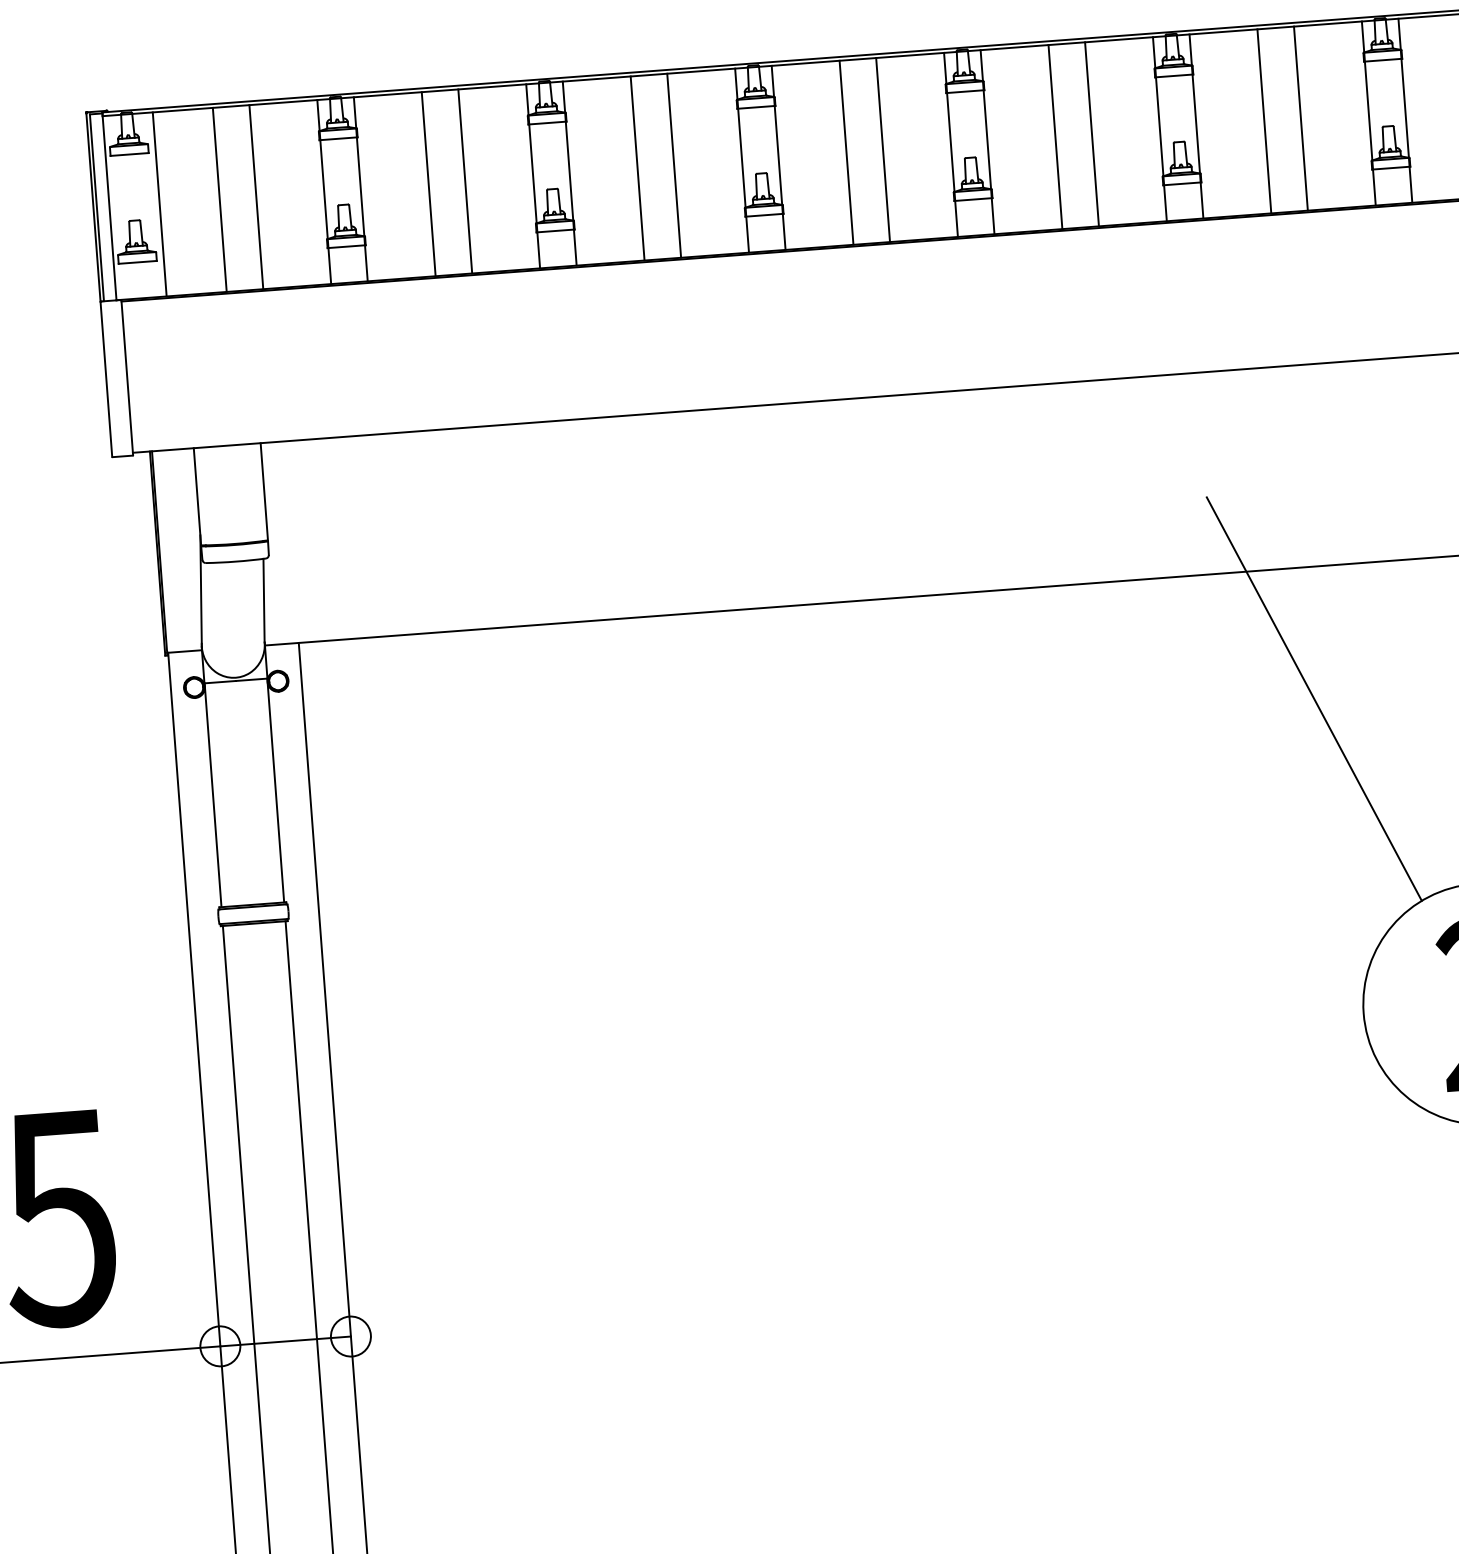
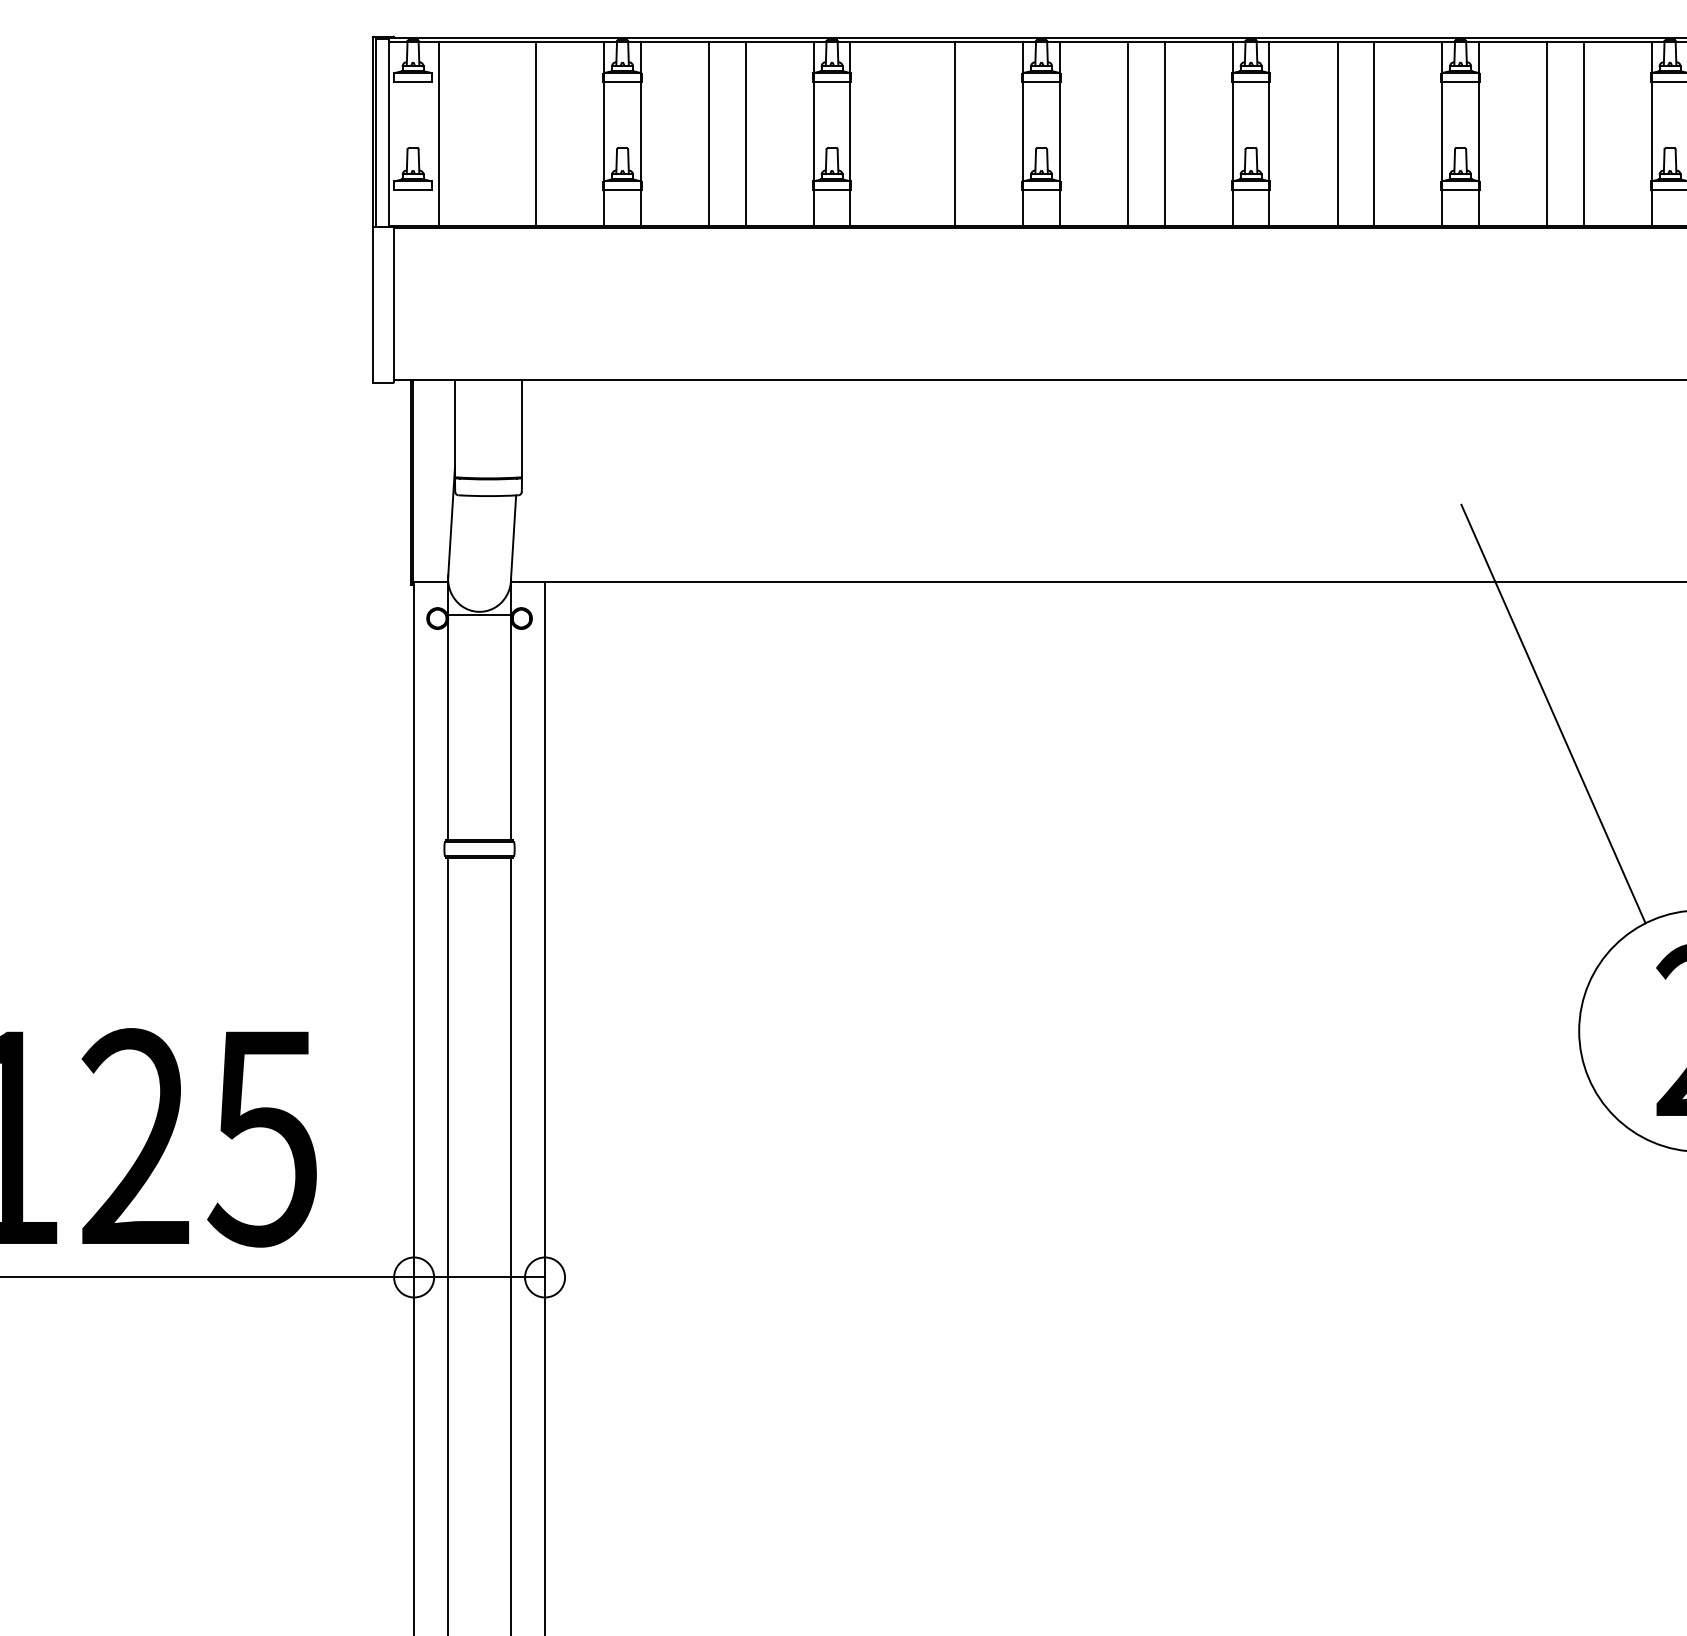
line: (637, 167) -> (918, 133), removed
line: (219, 199) -> (499, 133), removed

